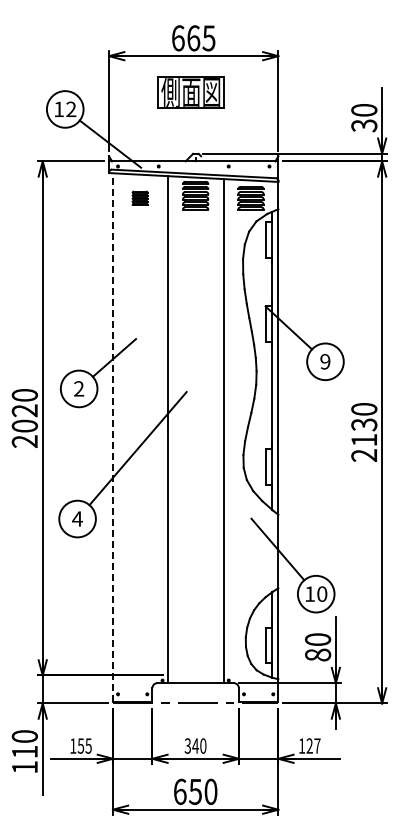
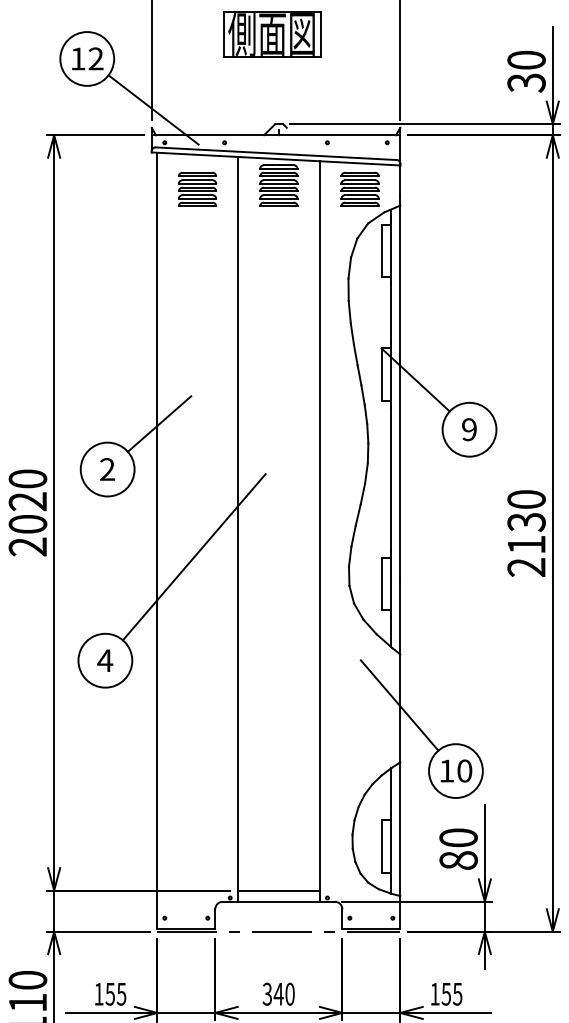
part: (139, 198) -> (196, 189), size x1.67
line: (112, 437) -> (156, 540), dashed -> solid
line: (195, 675) -> (278, 890), added
text: (313, 745) -> (451, 993), 127 -> 155

